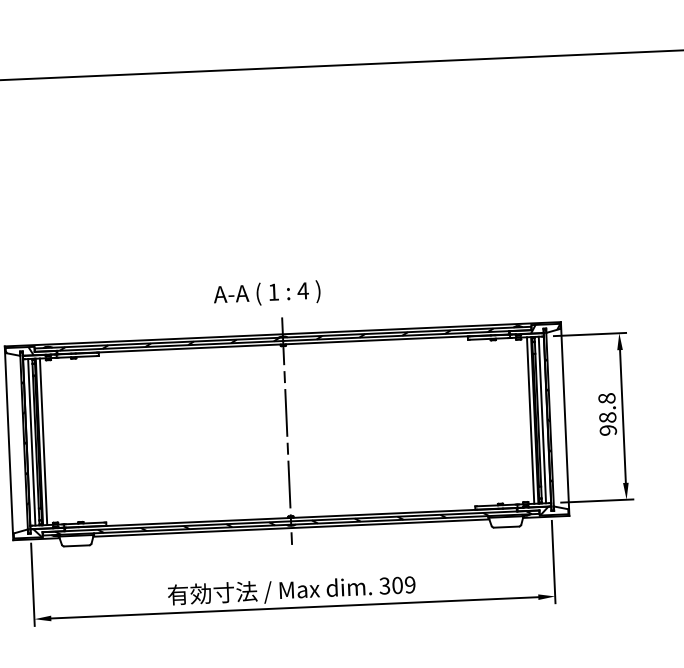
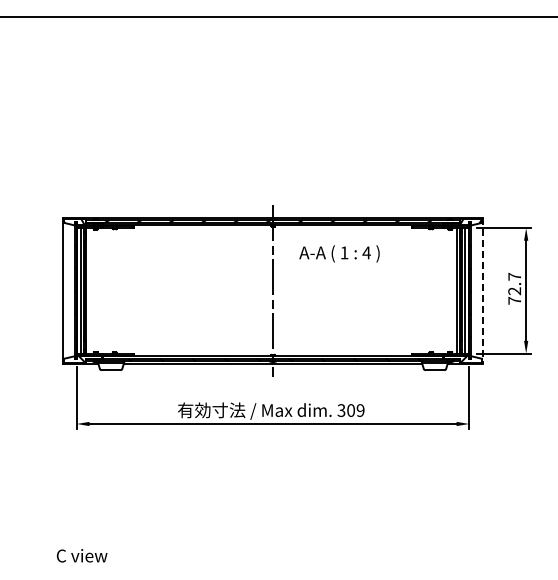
text: (267, 293) -> (339, 253), moved
text: (607, 414) -> (514, 288), 98.8 -> 72.7
line: (565, 419) -> (482, 291), solid -> dashed
line: (43, 441) -> (89, 290), removed

